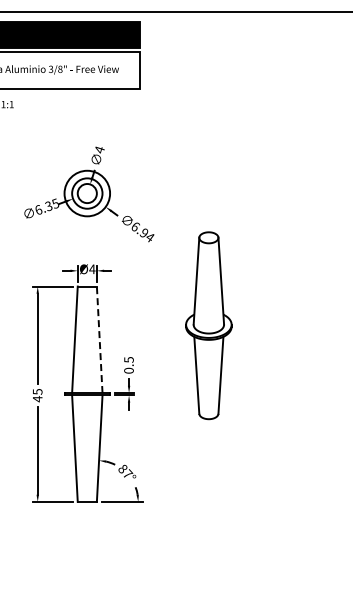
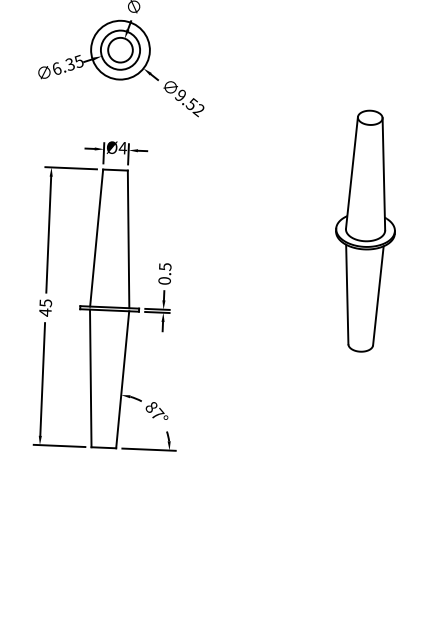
text: (142, 232) -> (189, 103), 6.94 -> 9.52
part: (208, 325) -> (365, 230), moved
line: (99, 339) -> (128, 239), dashed -> solid

